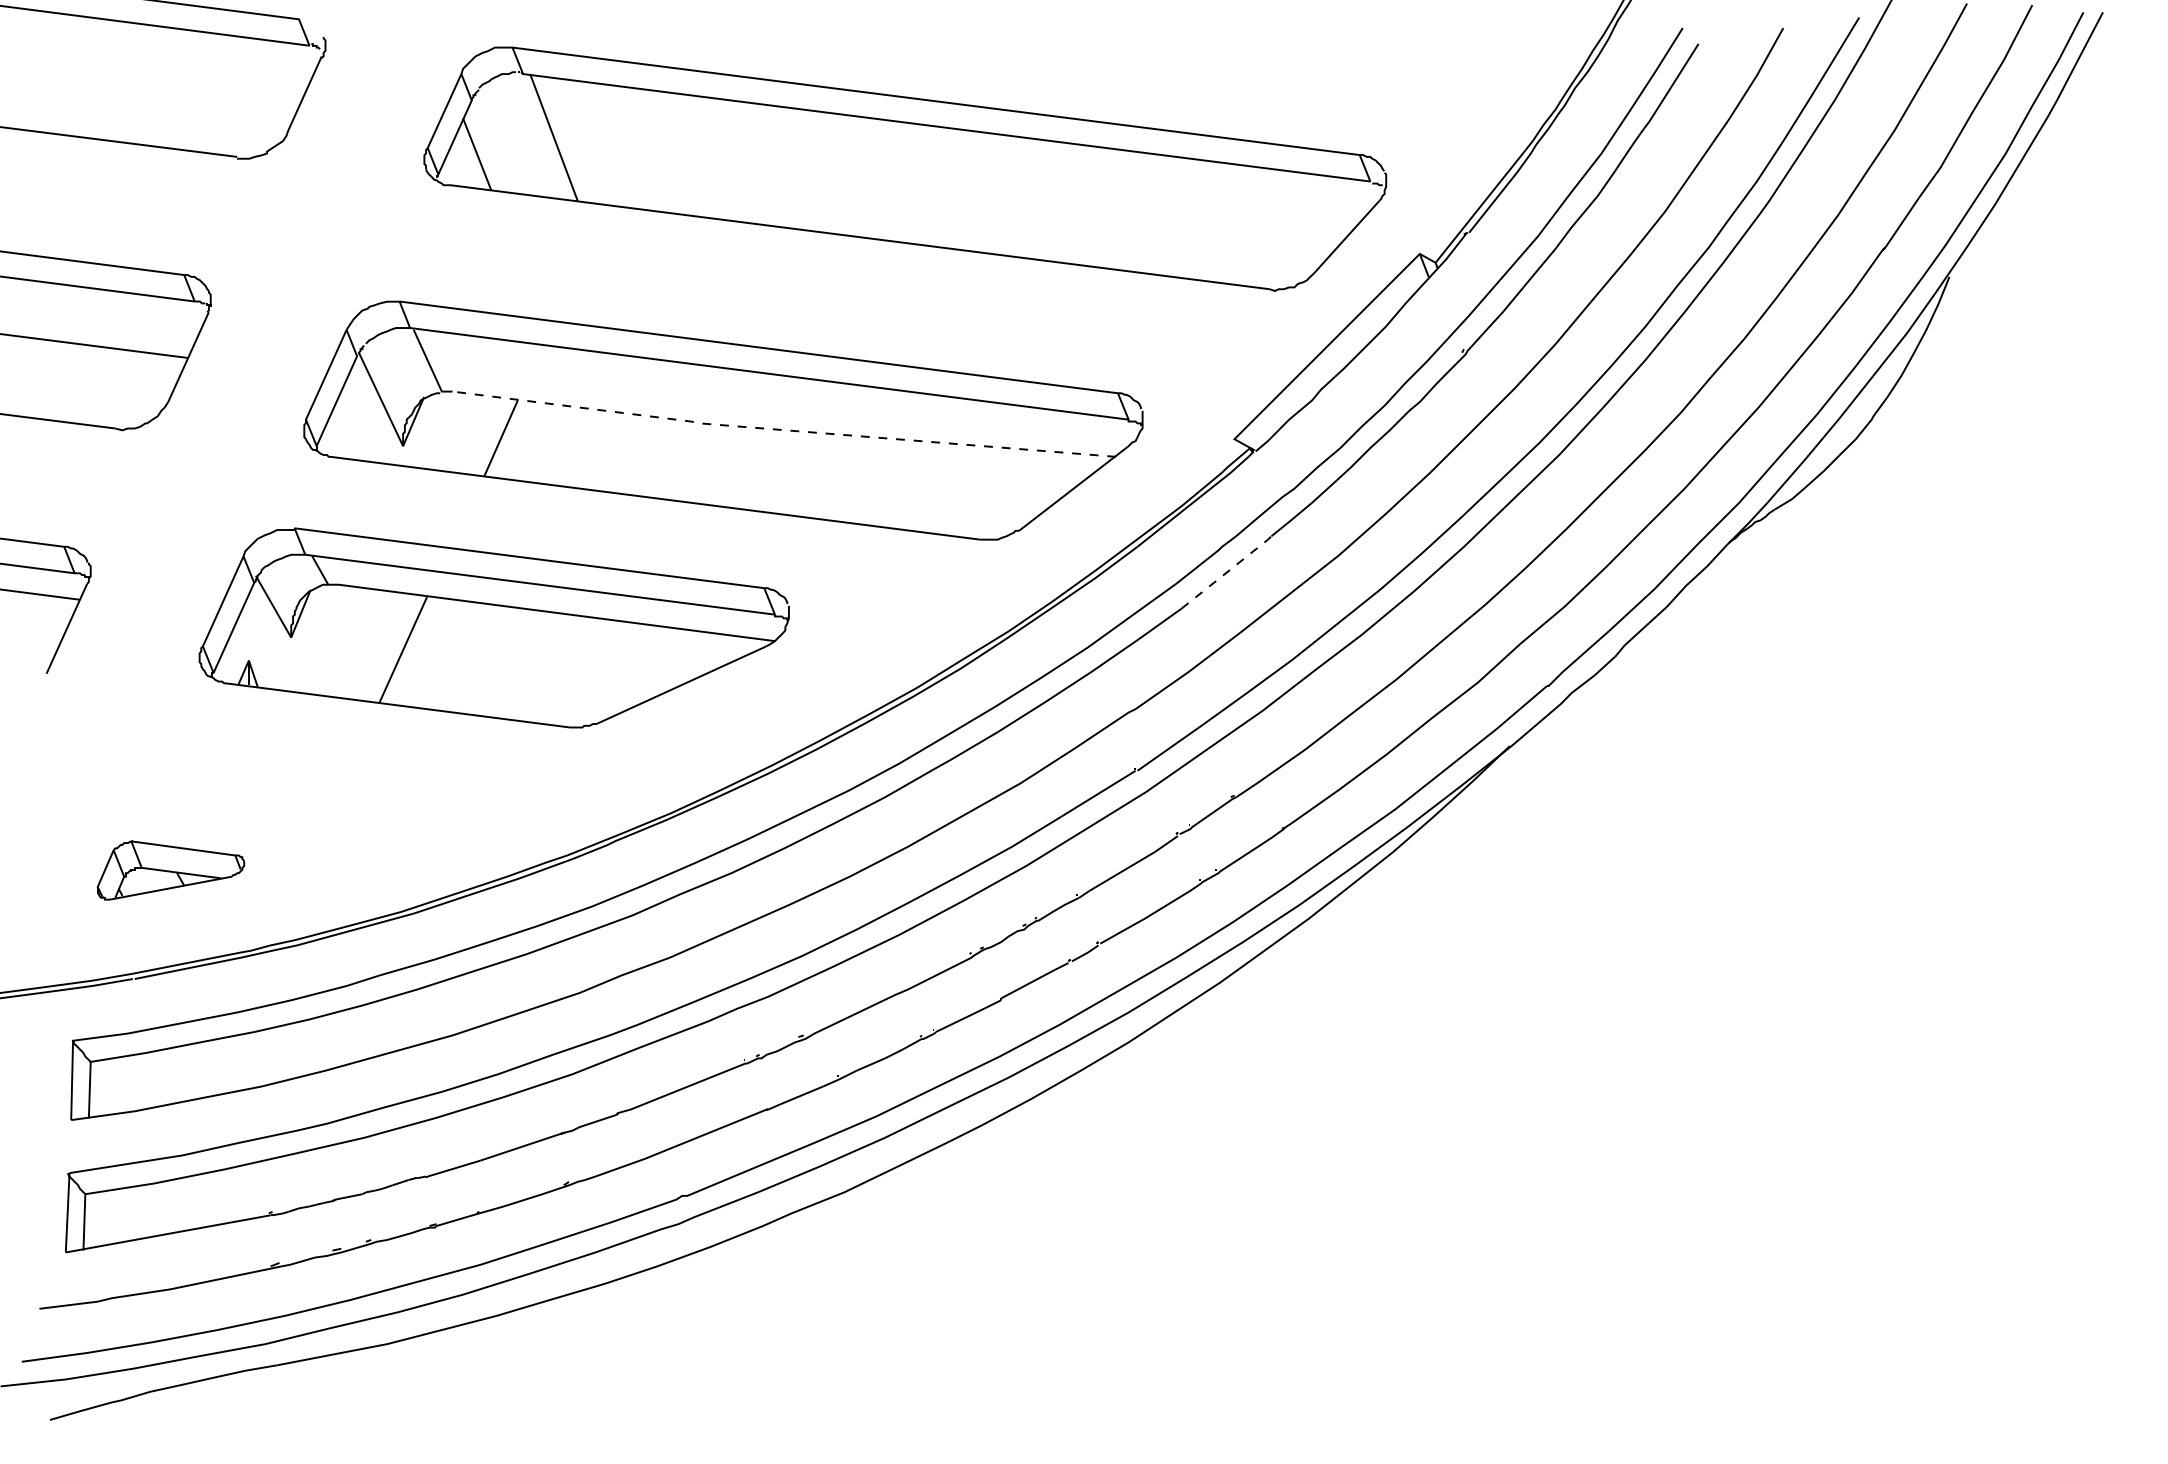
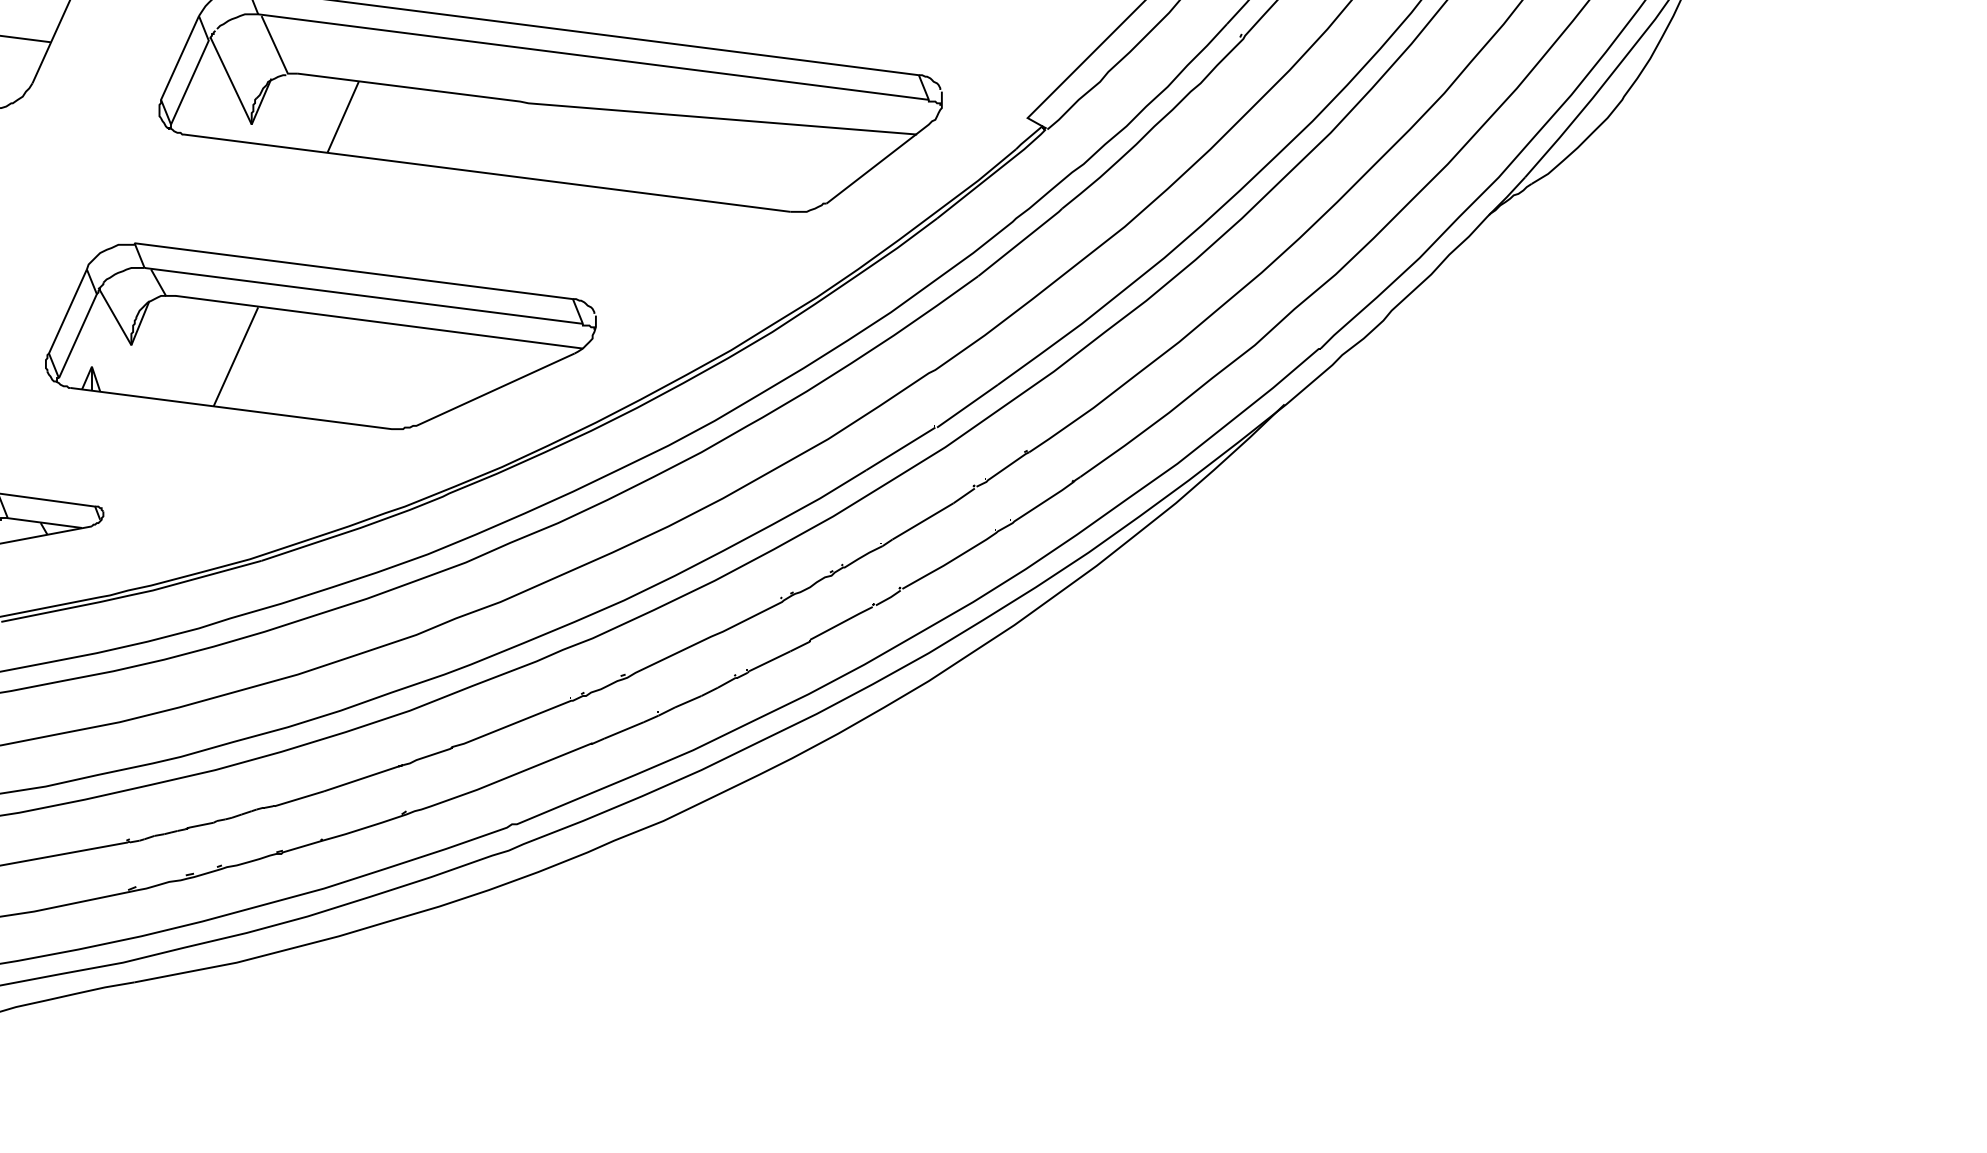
line: (781, 429) -> (604, 109), dashed -> solid
line: (1227, 571) -> (1021, 241), dashed -> solid
part: (493, 627) -> (320, 335), moved

